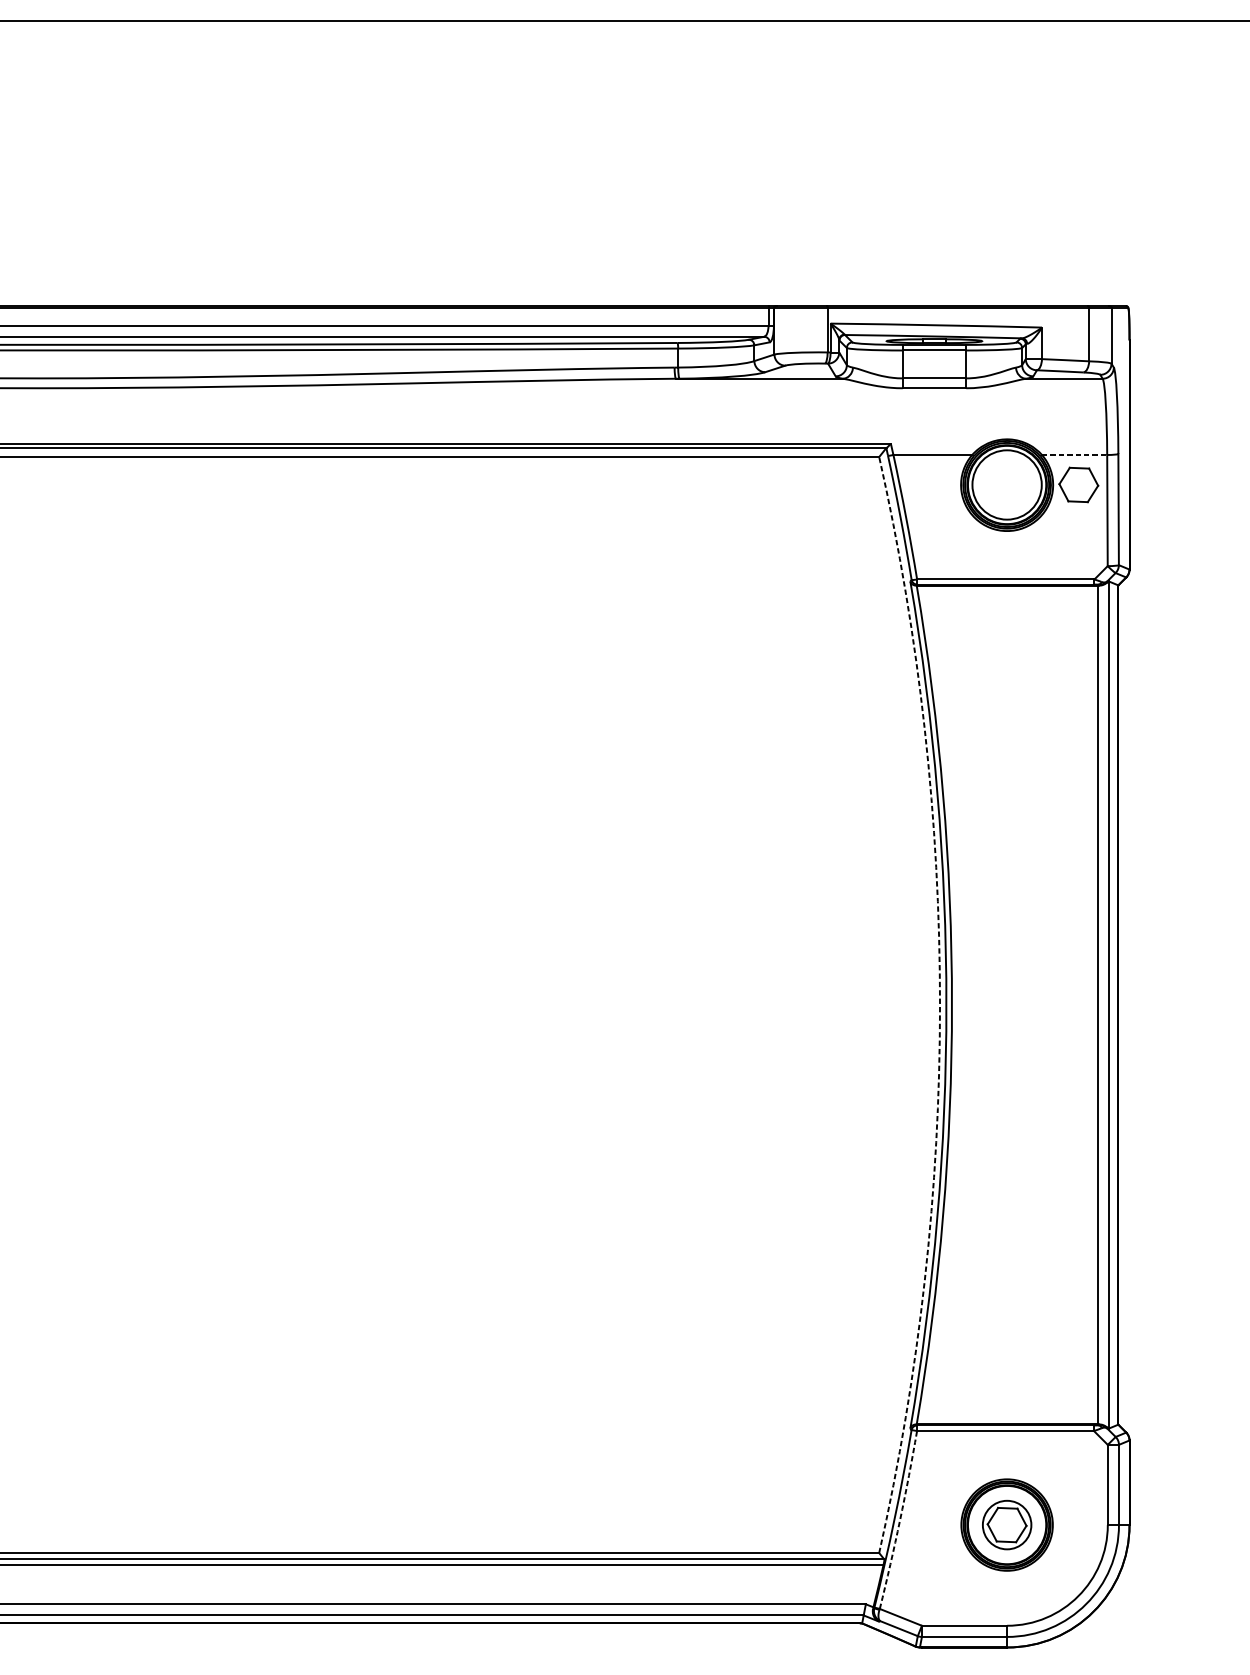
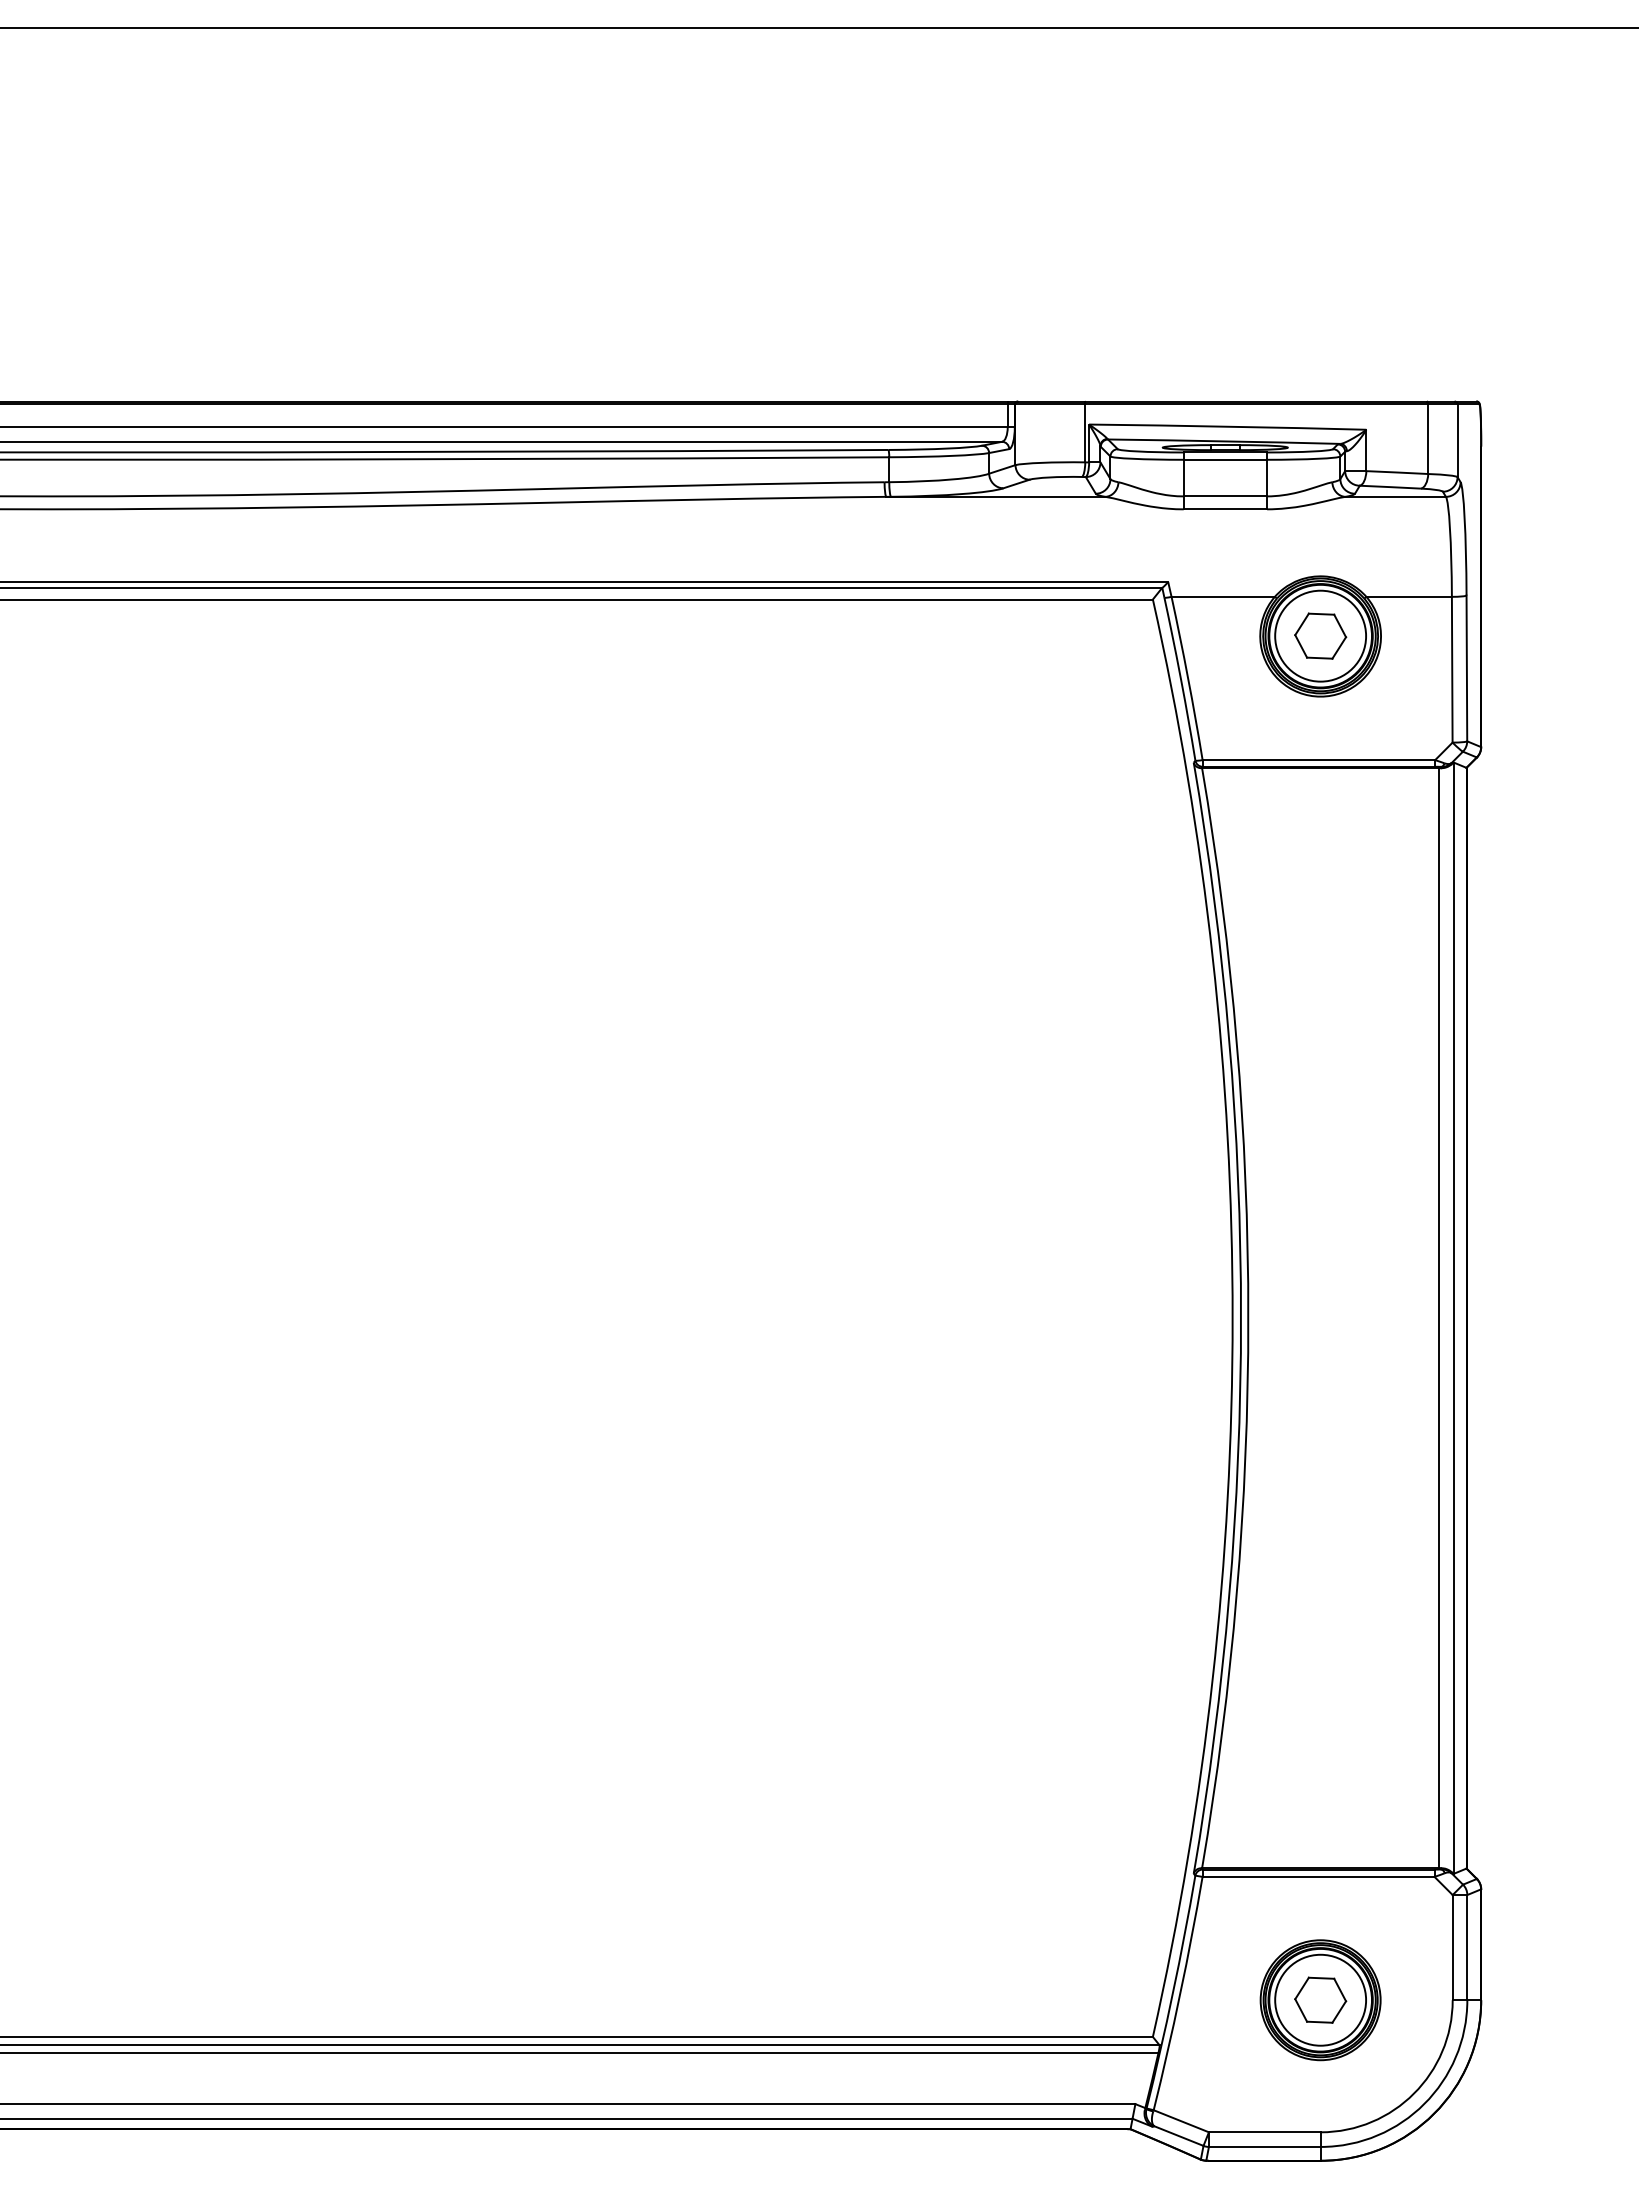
line: (1074, 454) -> (1409, 596), dashed -> solid
part: (1078, 484) -> (1320, 635), moved
arc: (939, 1005) -> (1232, 1318), dashed -> solid
arc: (900, 1519) -> (1180, 1993), dashed -> solid
circle: (1007, 1524) -> (1320, 1999), size x1.43

